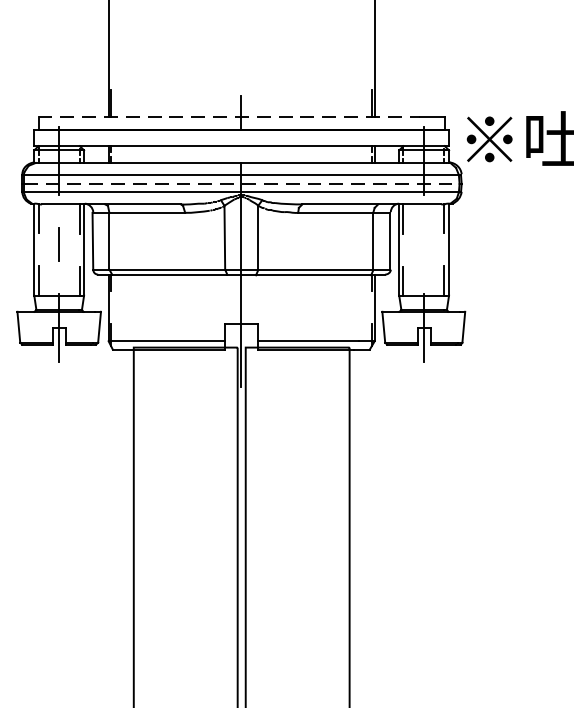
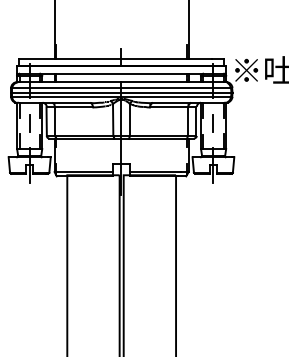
line: (229, 117) -> (115, 59), dashed -> solid
line: (241, 183) -> (121, 92), dashed -> solid
line: (421, 244) -> (212, 123), added

